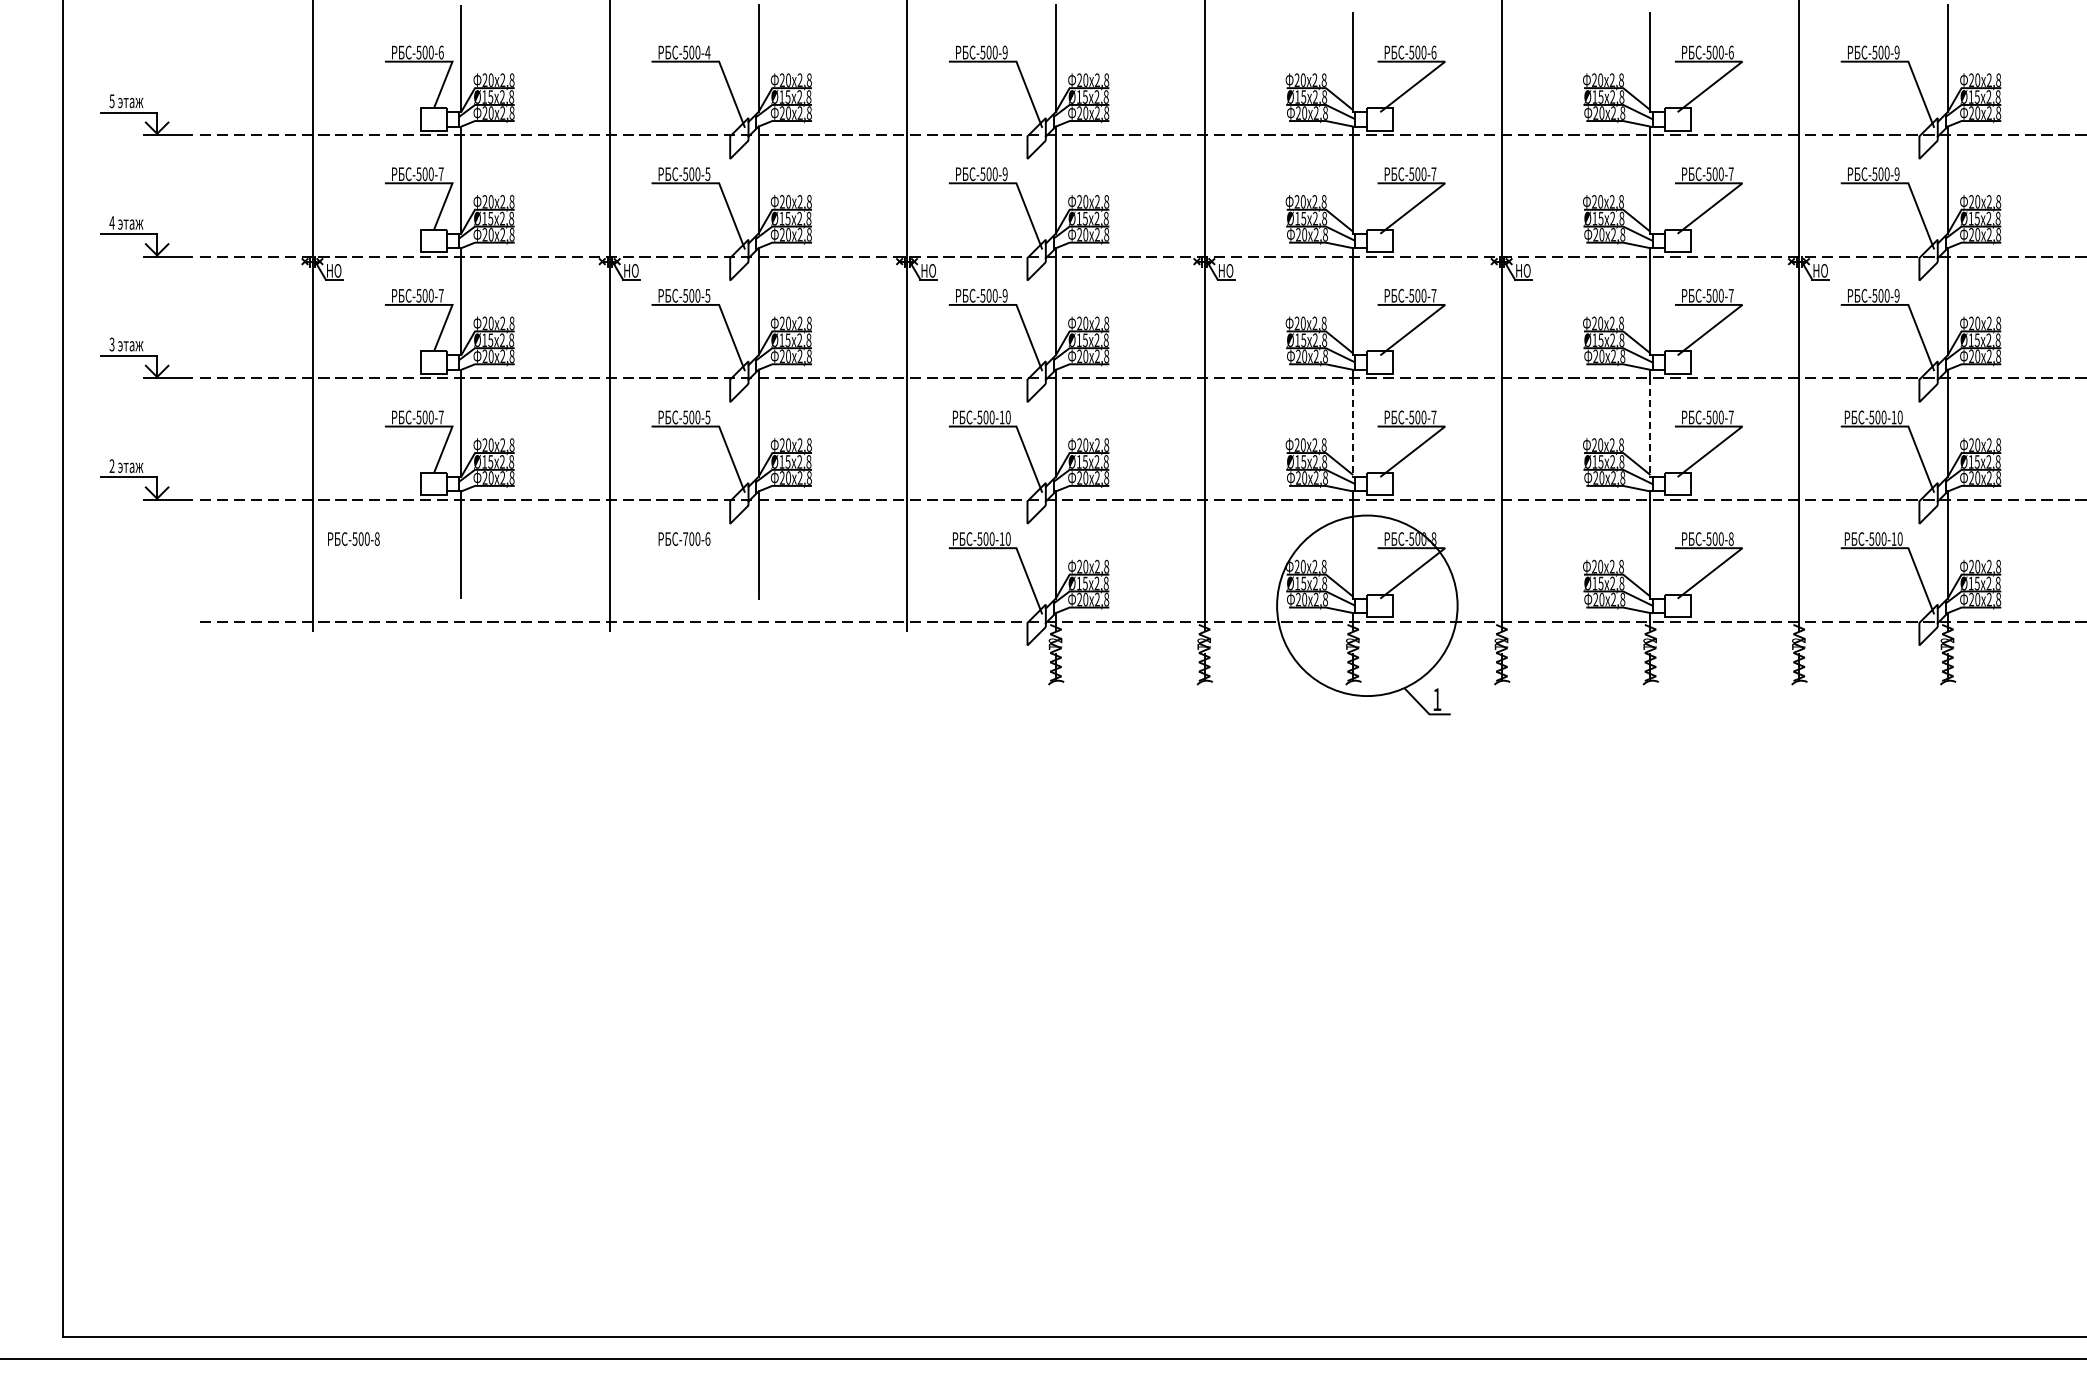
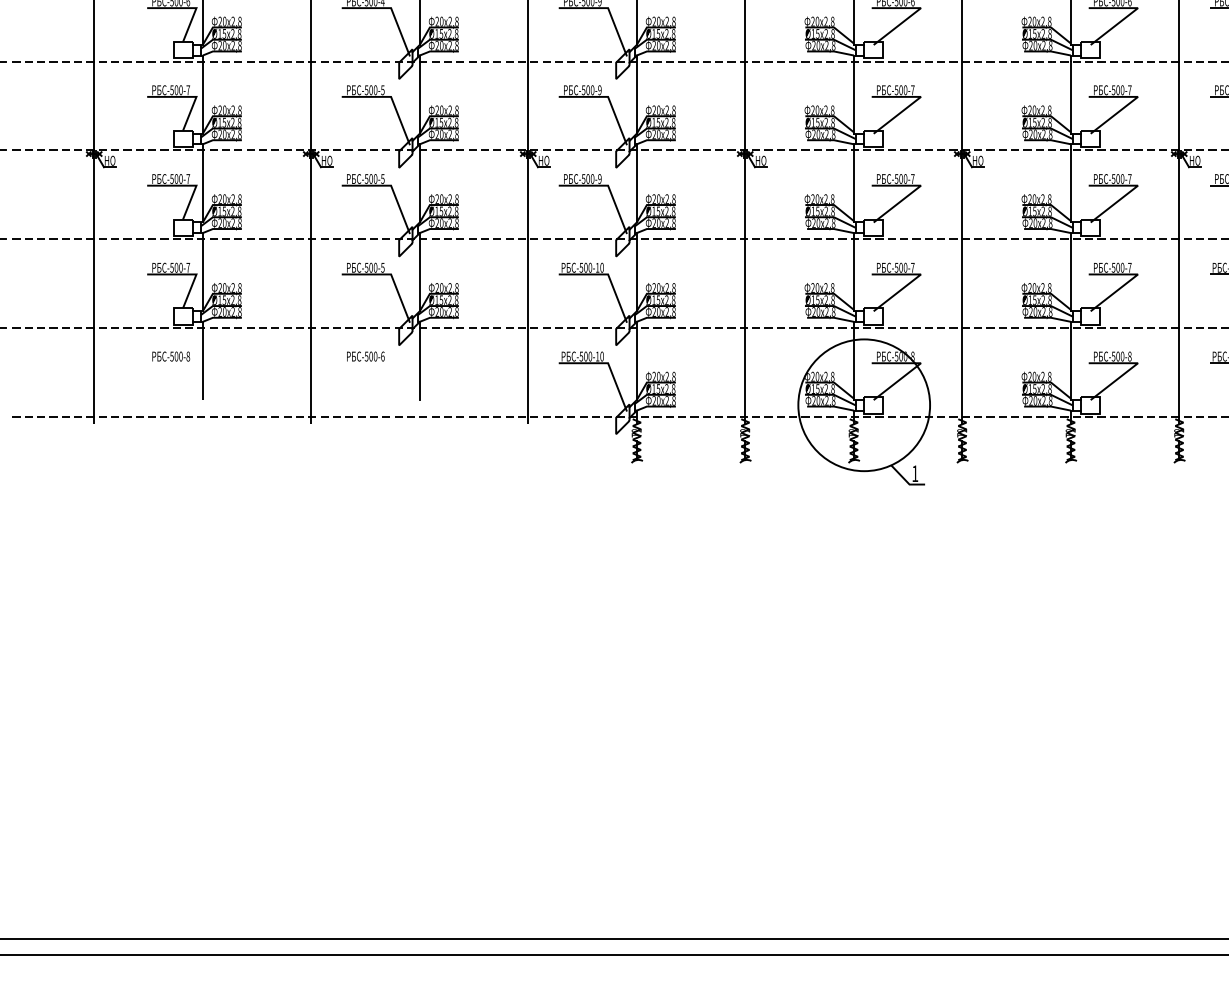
line: (1353, 428) -> (854, 275), dashed -> solid
line: (1650, 428) -> (1070, 275), dashed -> solid
text: (353, 538) -> (170, 356), moved
text: (685, 538) -> (366, 356), -700-6 -> -500-6

